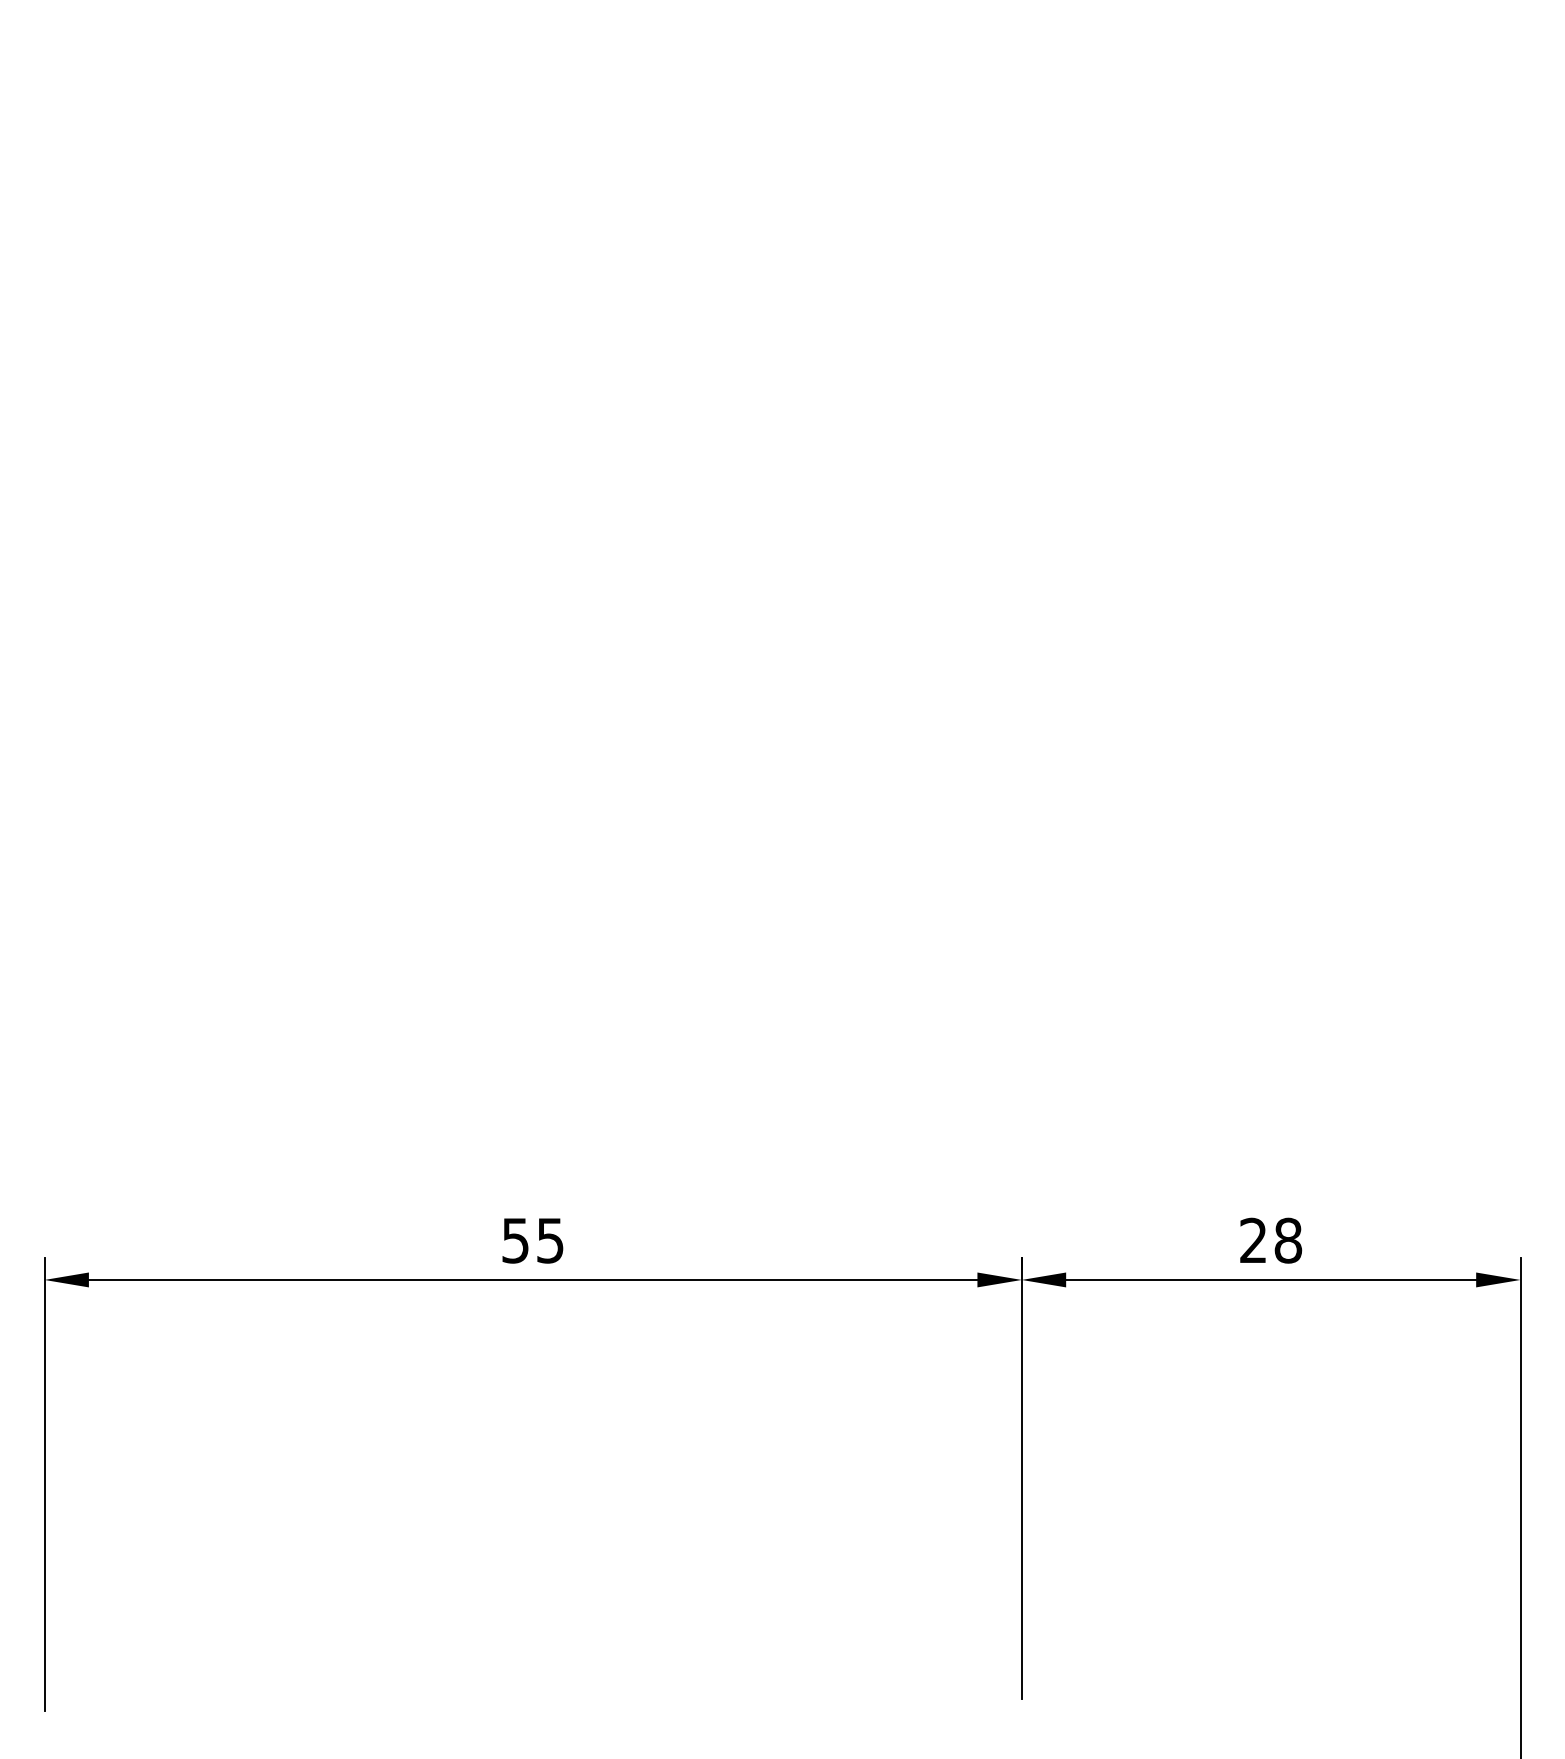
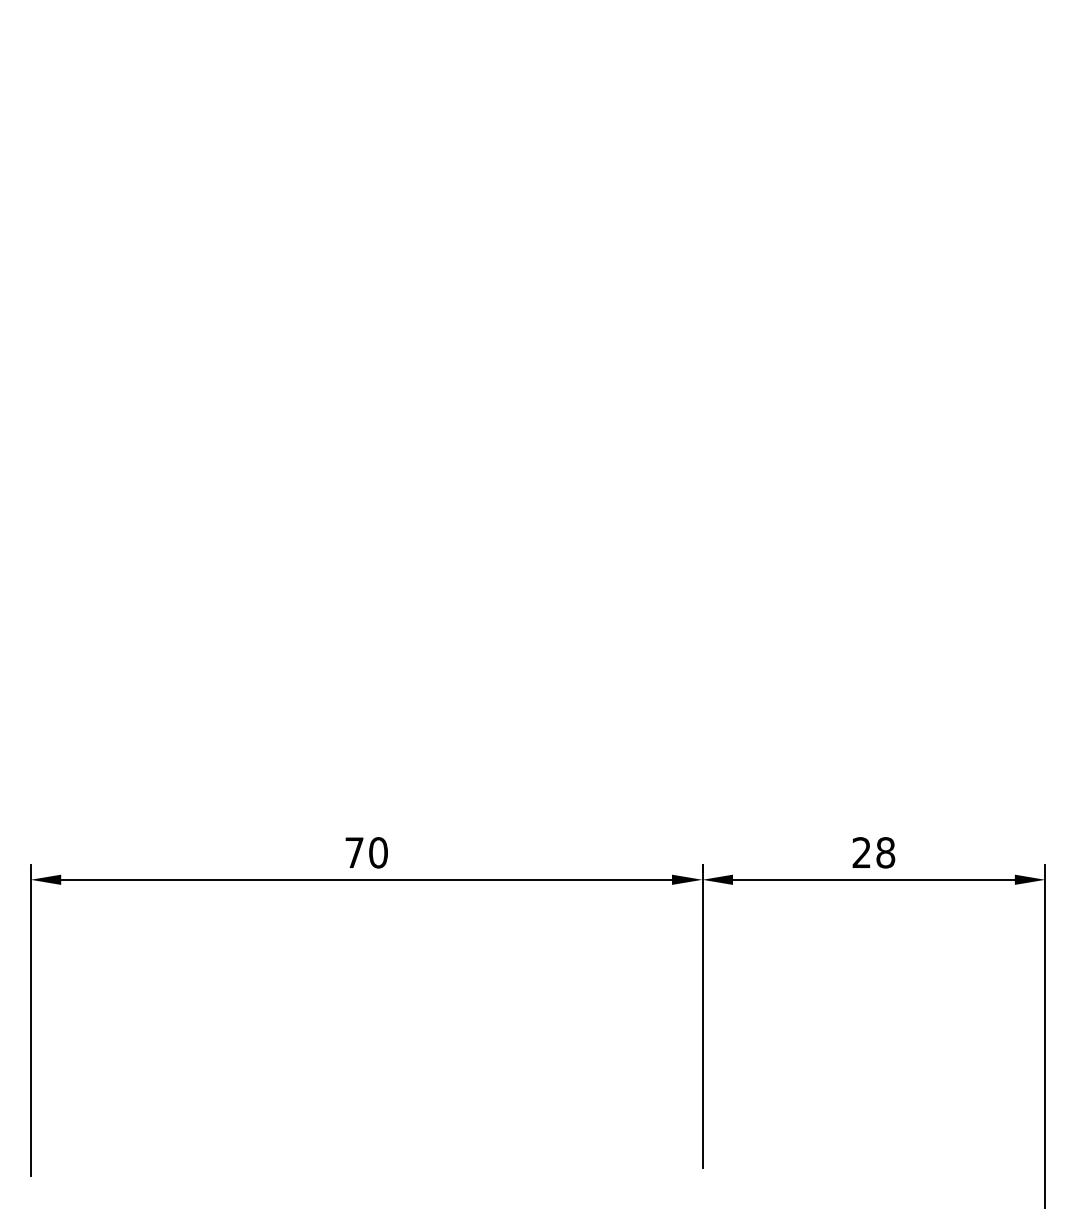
text: (533, 1240) -> (366, 852), 55 -> 70

